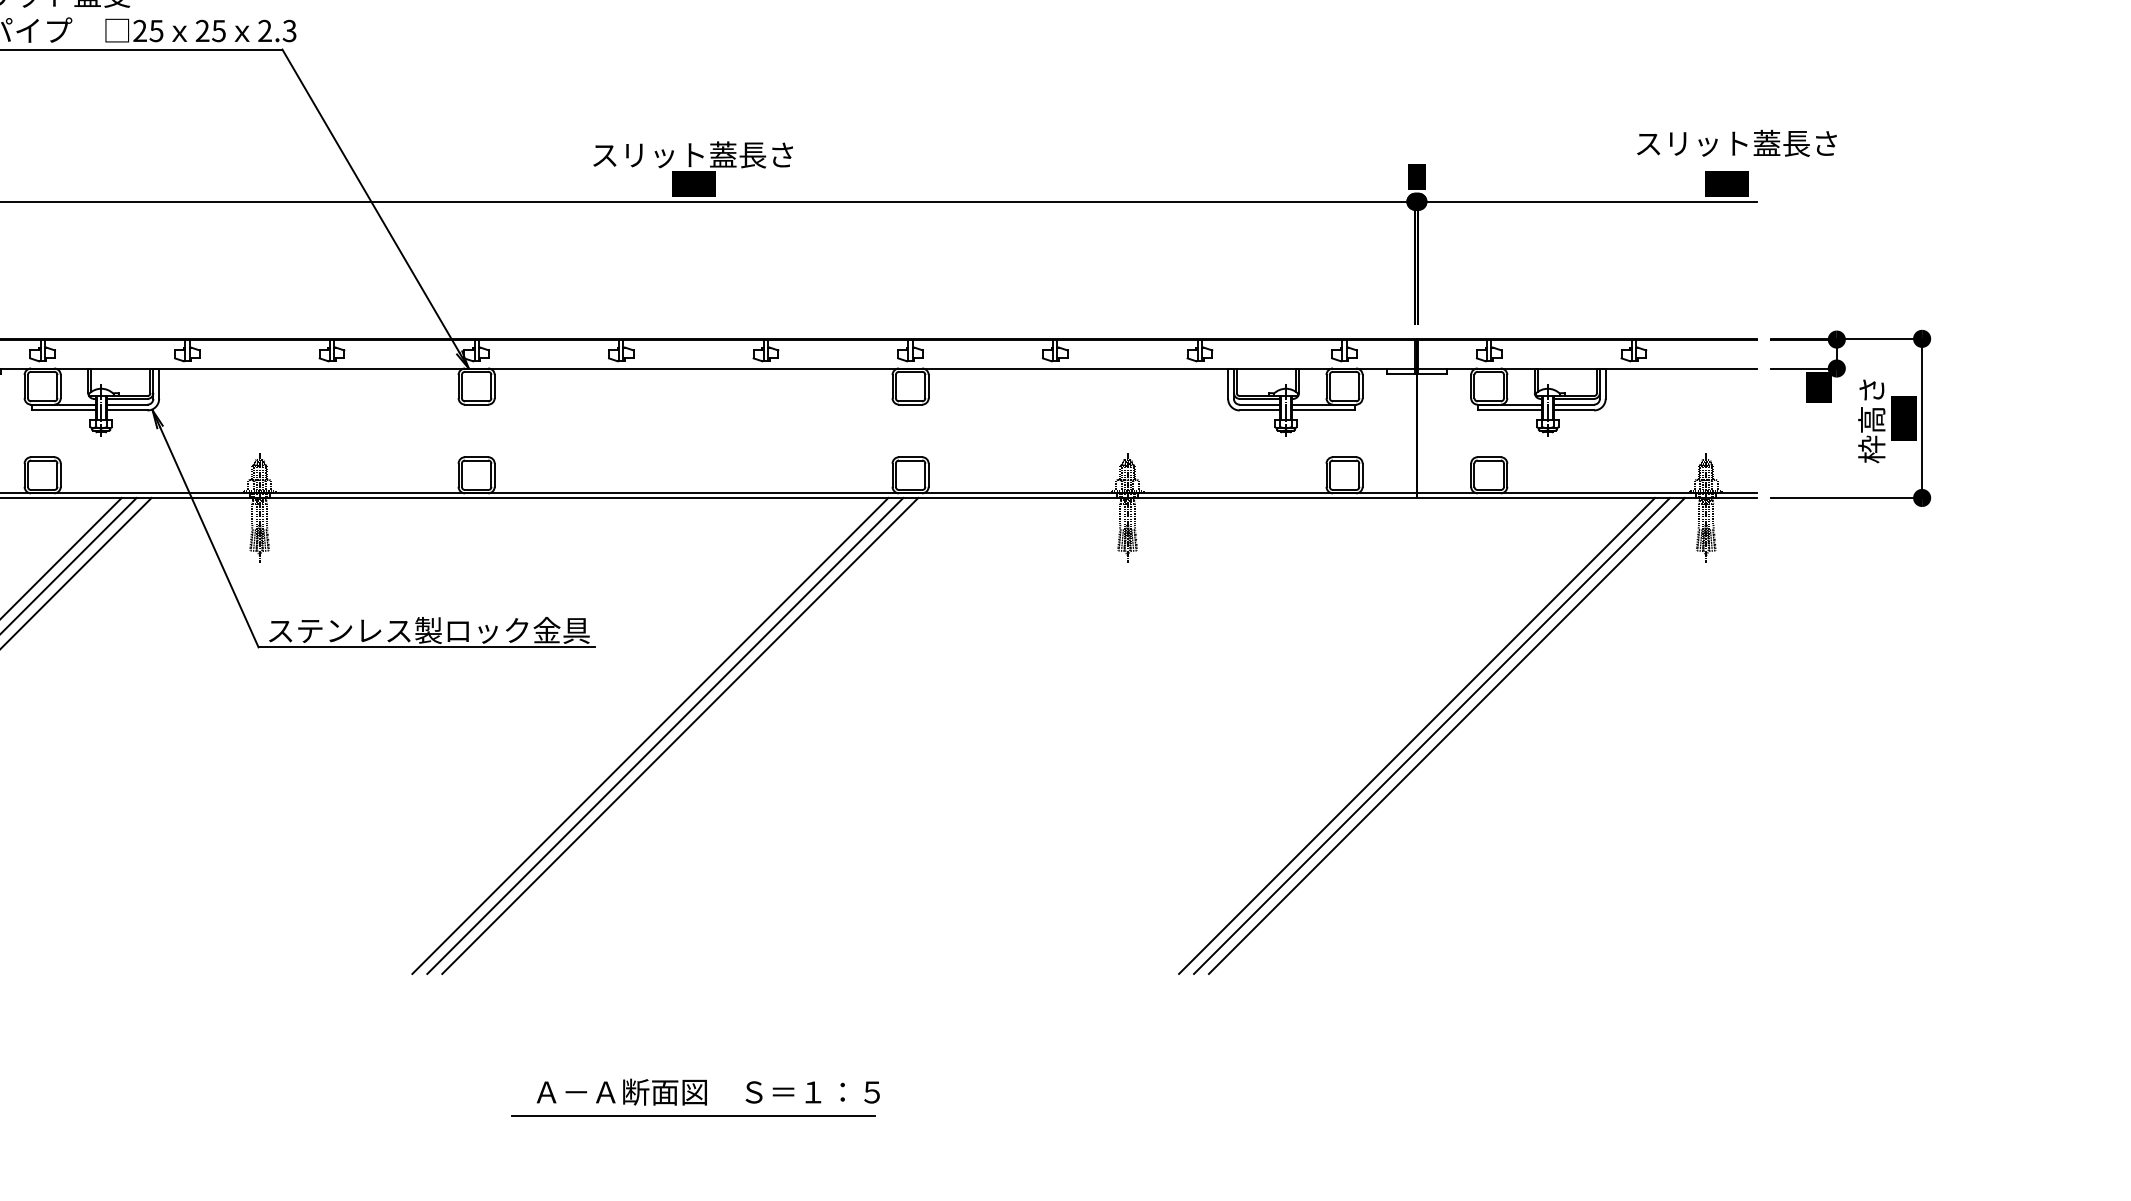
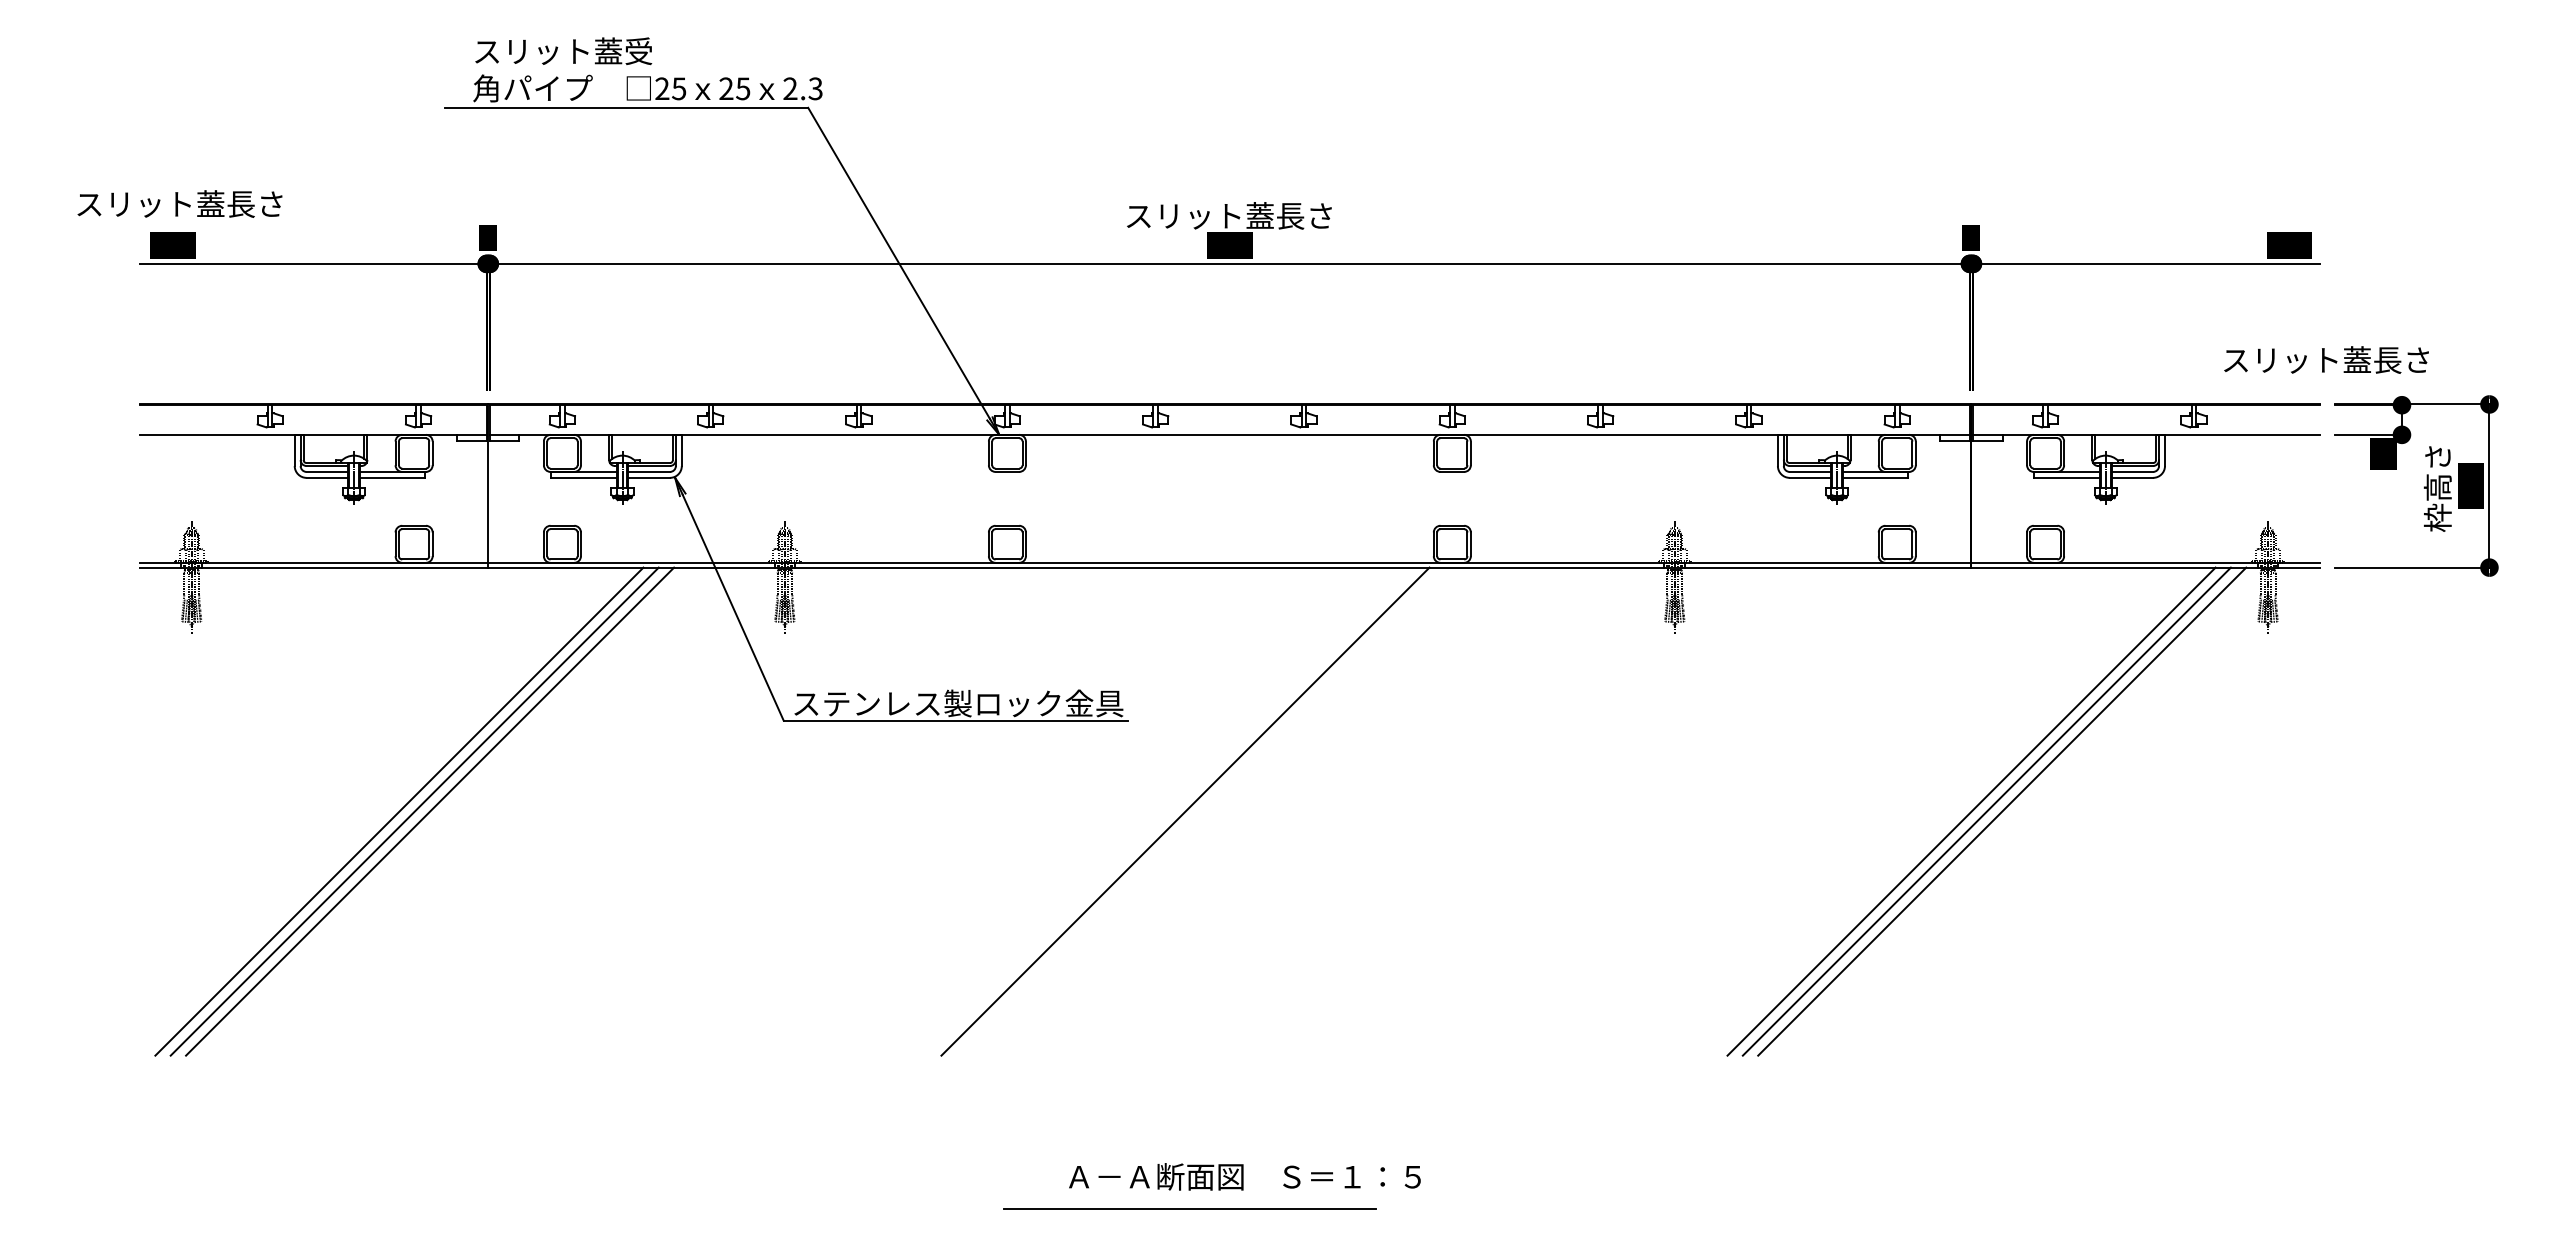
text: (1736, 142) -> (2326, 359), moved
line: (665, 735) -> (1200, 811), removed
line: (680, 735) -> (1216, 811), removed
line: (693, 1116) -> (1189, 1208), moved

